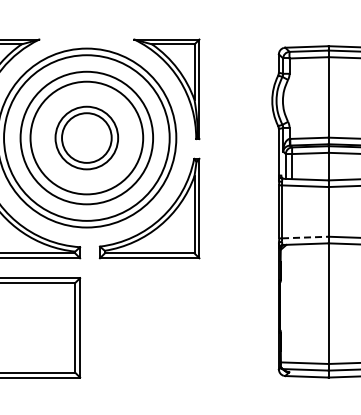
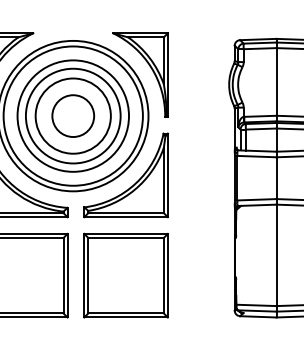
circle: (86, 137) -> (72, 115), size x1.43
line: (305, 237) -> (257, 199), dashed -> solid
part: (149, 327) -> (125, 275), added

